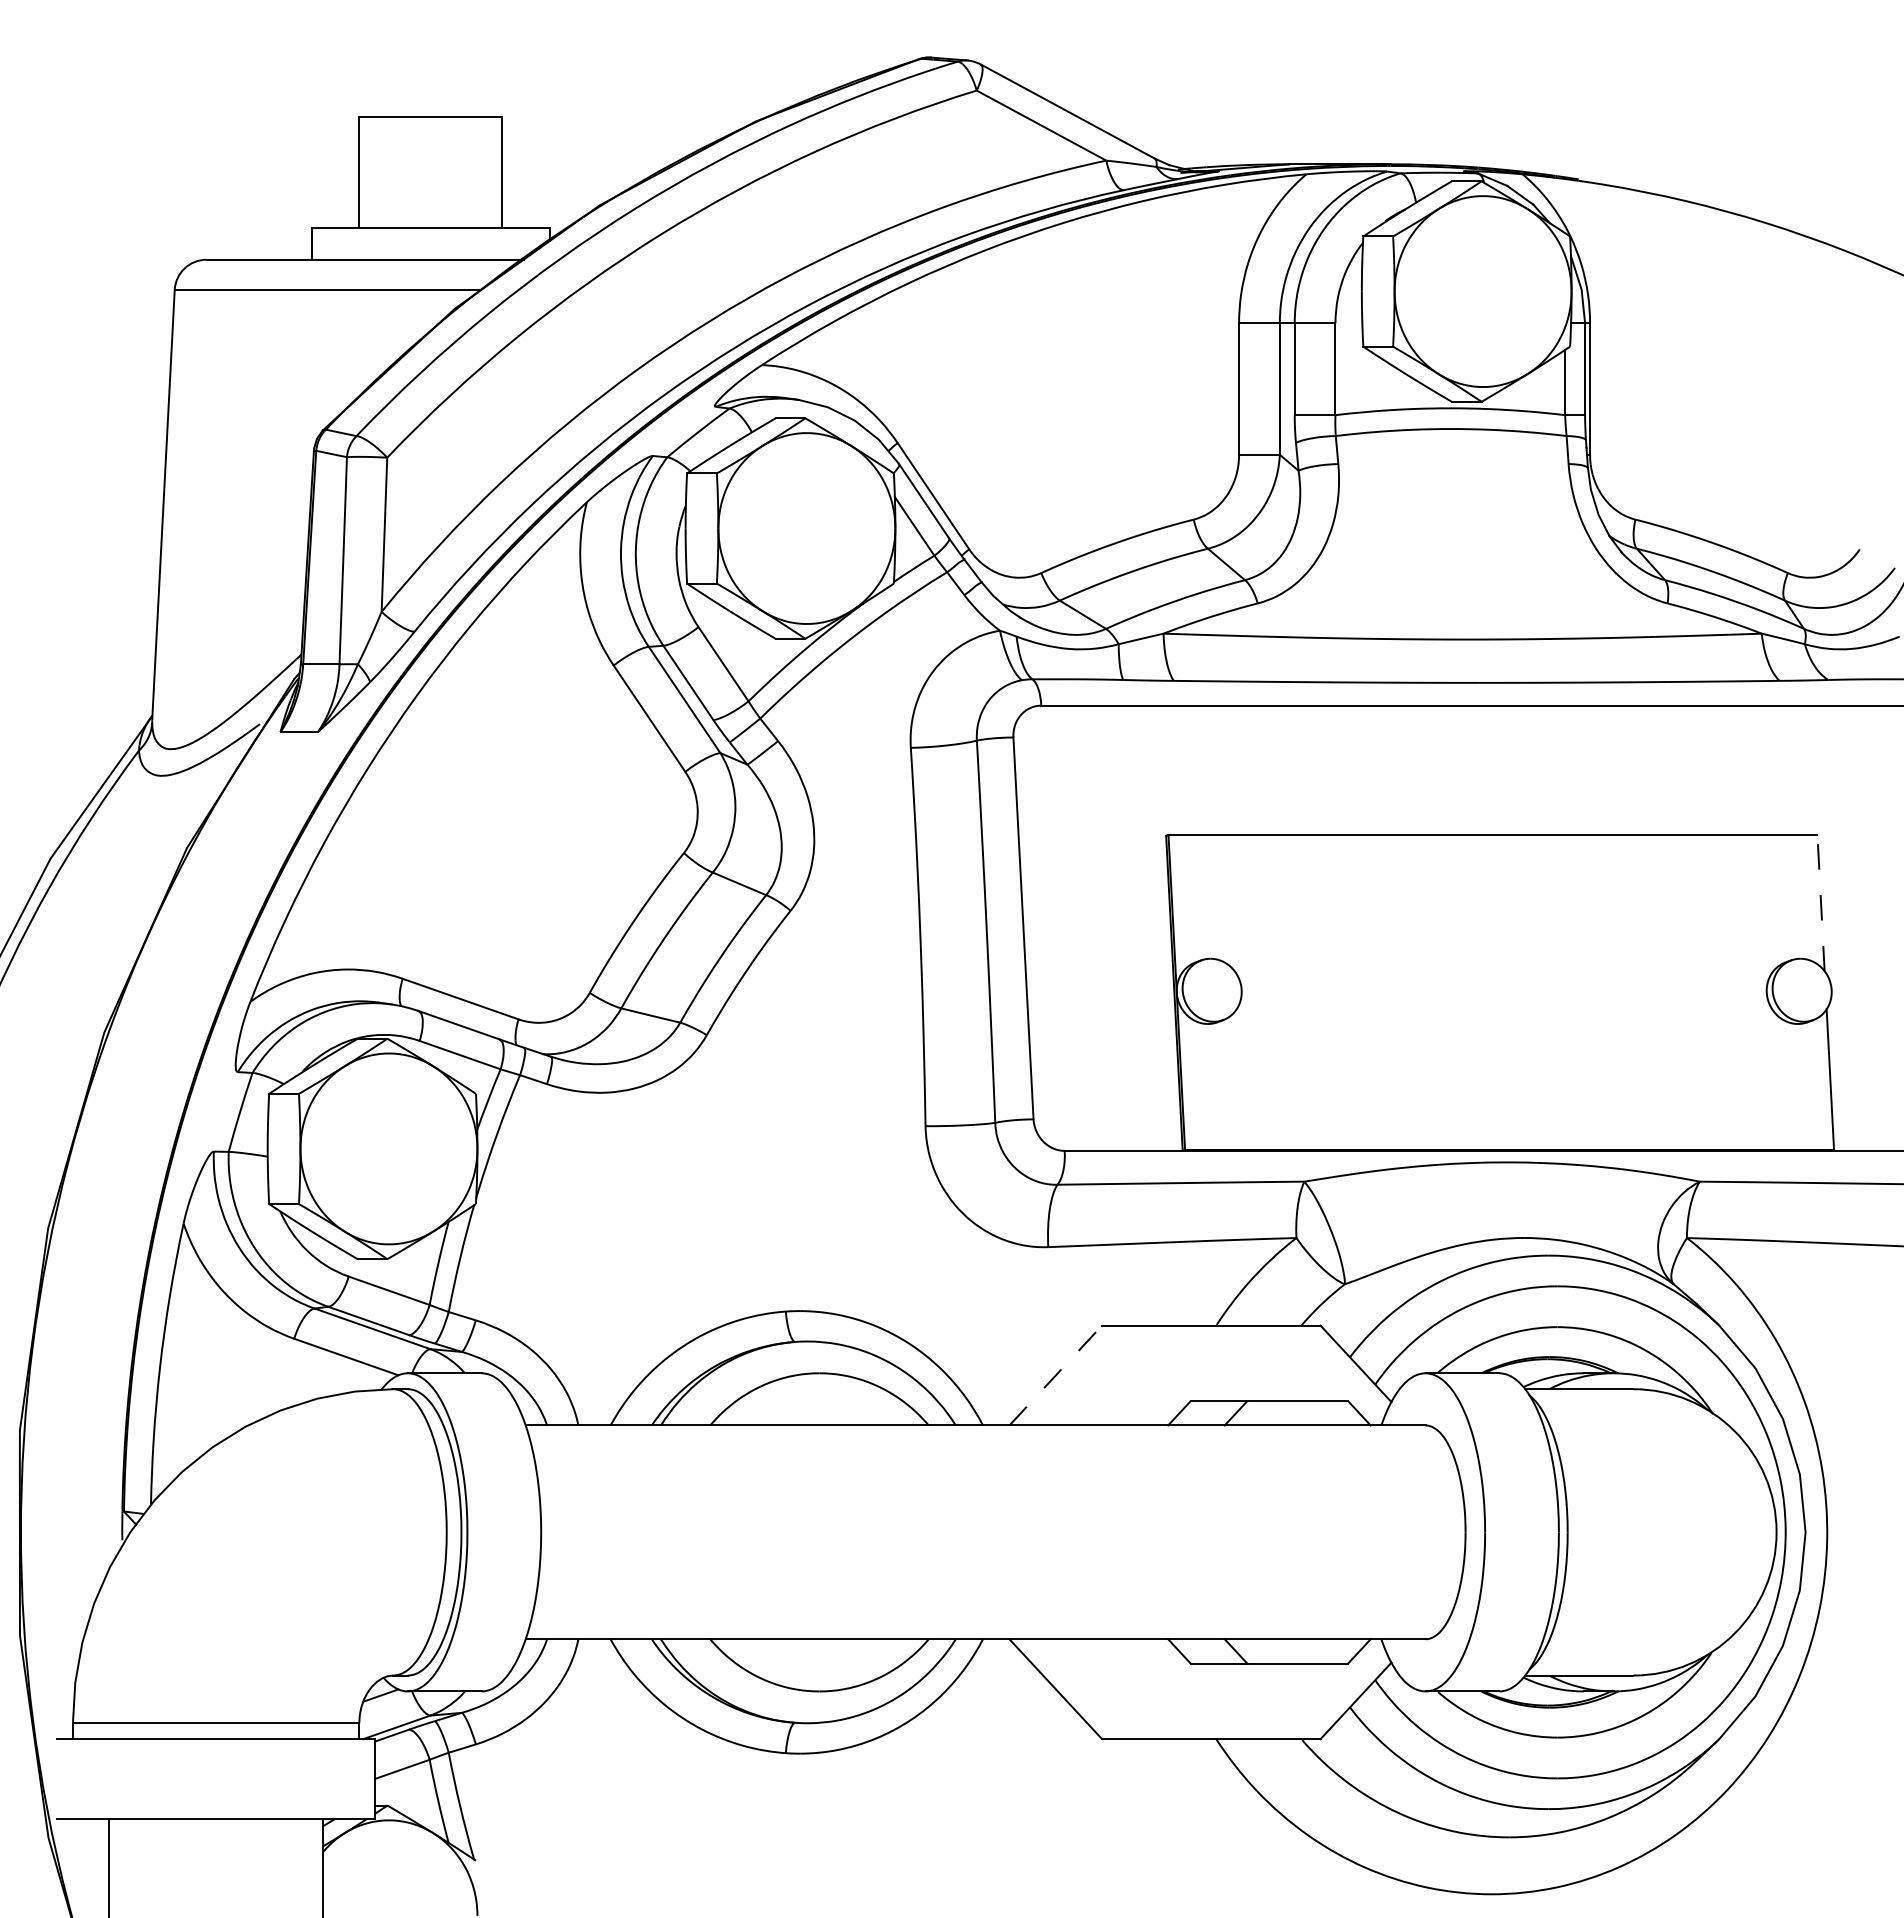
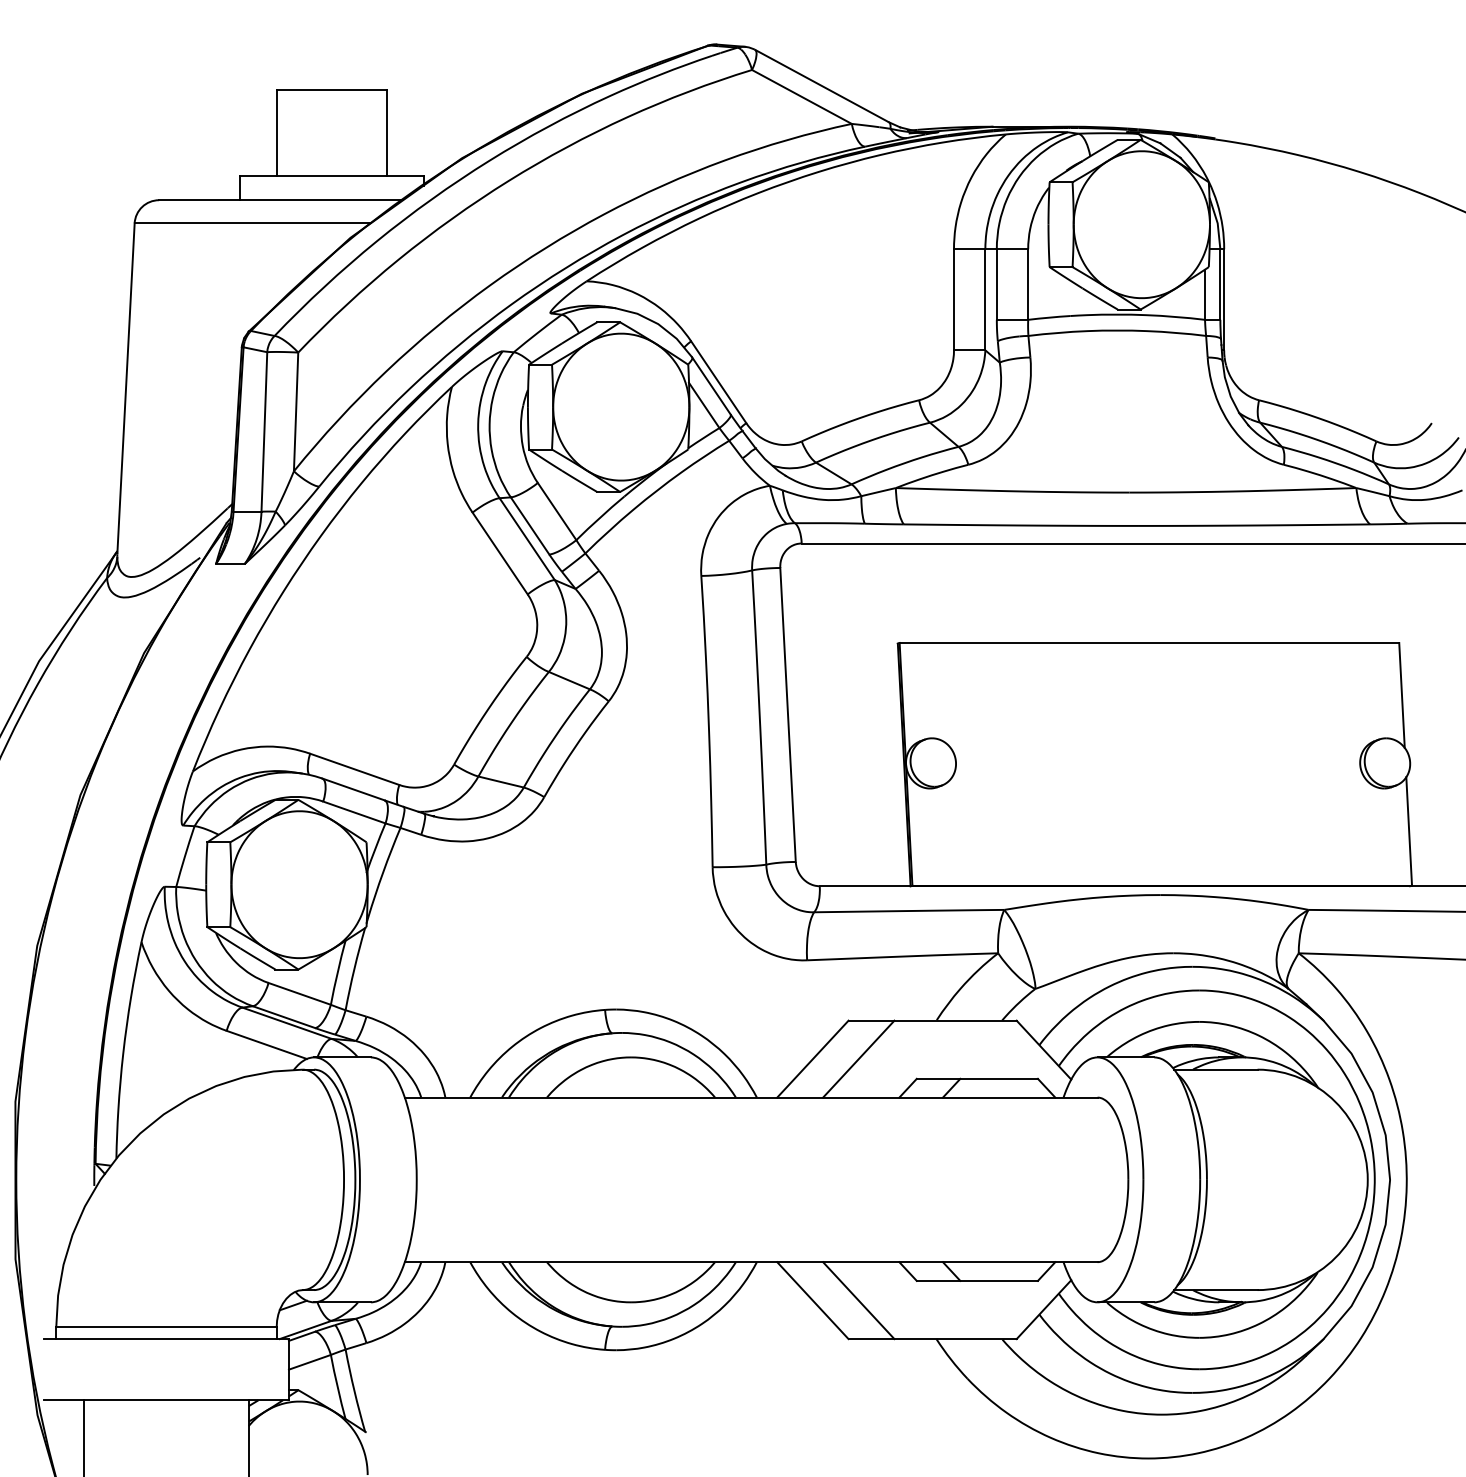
line: (1821, 902) -> (1402, 695), dashed -> solid
line: (1056, 1375) -> (813, 1059), dashed -> solid
line: (1115, 1375) -> (858, 1059), added
line: (1115, 1689) -> (858, 1300), added

